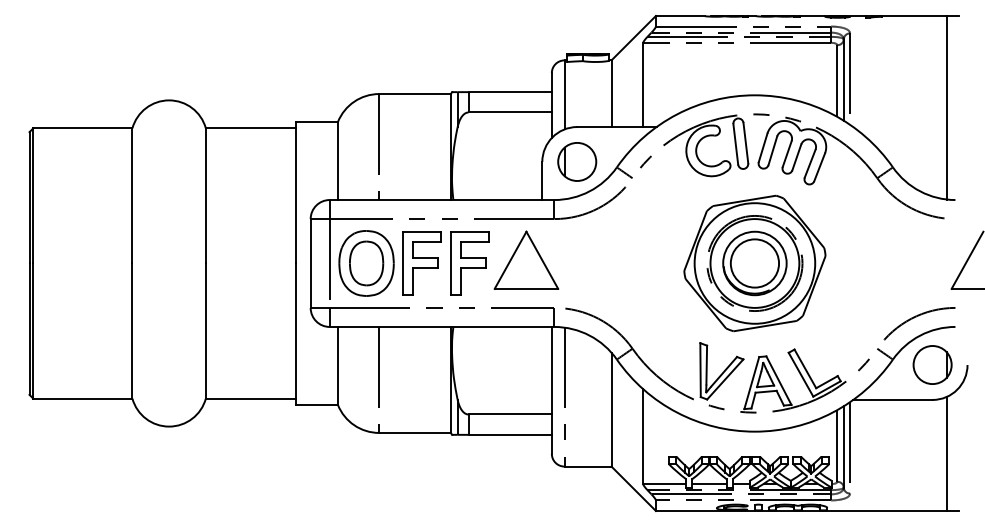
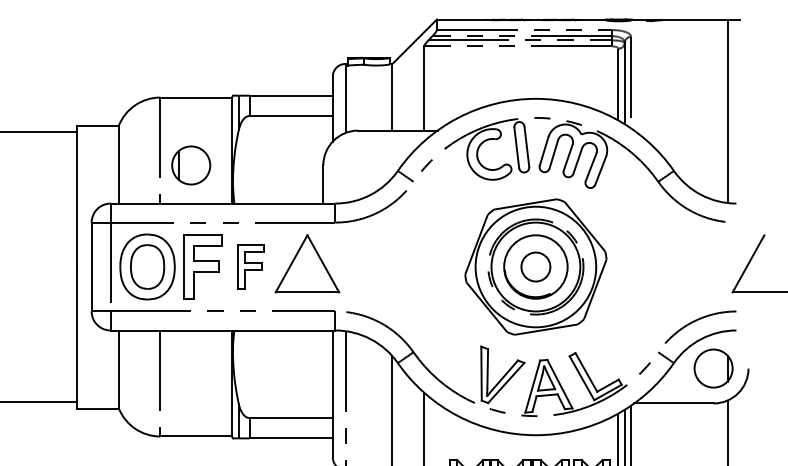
part: (577, 161) -> (191, 165), moved
part: (469, 263) -> (250, 267), size x0.7
circle: (754, 263) -> (535, 267), size x0.6

